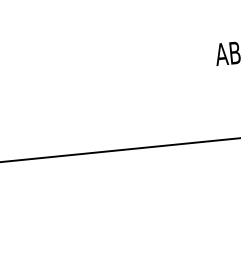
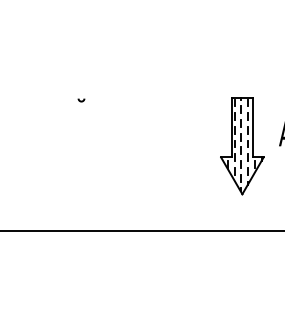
arc: (41, 43) -> (81, 100), added
part: (184, 69) -> (242, 146), added

